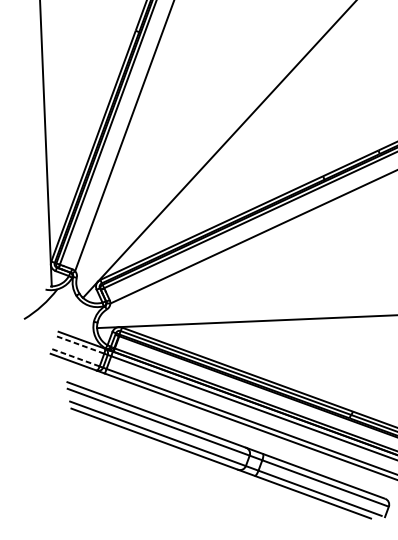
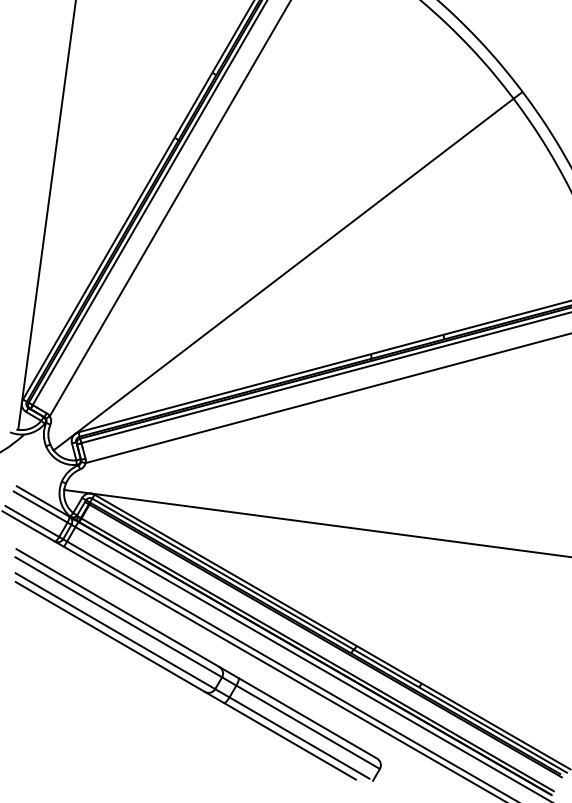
line: (80, 344) -> (40, 506), dashed -> solid
line: (76, 357) -> (32, 521), dashed -> solid

